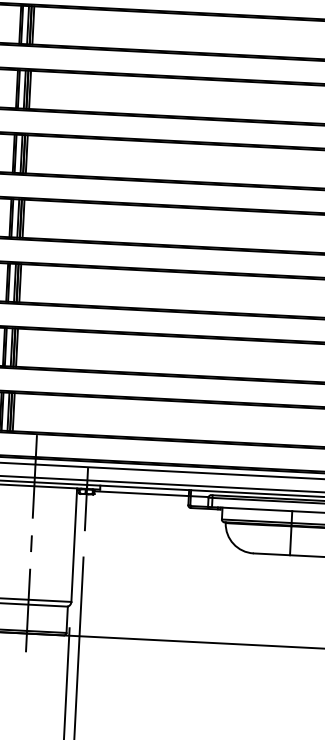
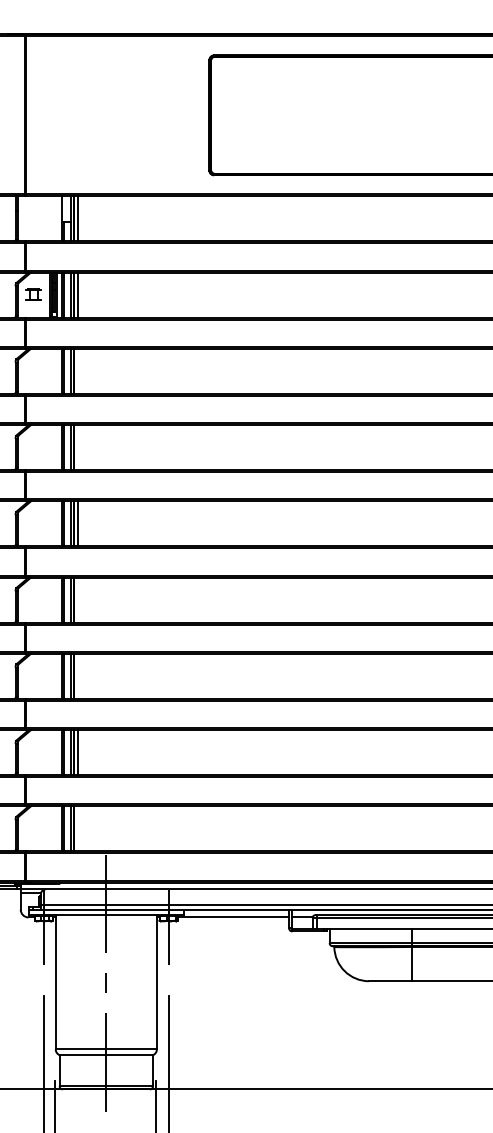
line: (33, 24) -> (77, 370), removed
line: (30, 89) -> (77, 447), removed
line: (23, 218) -> (77, 599), removed
line: (20, 282) -> (77, 675), removed
line: (13, 411) -> (77, 828), removed

